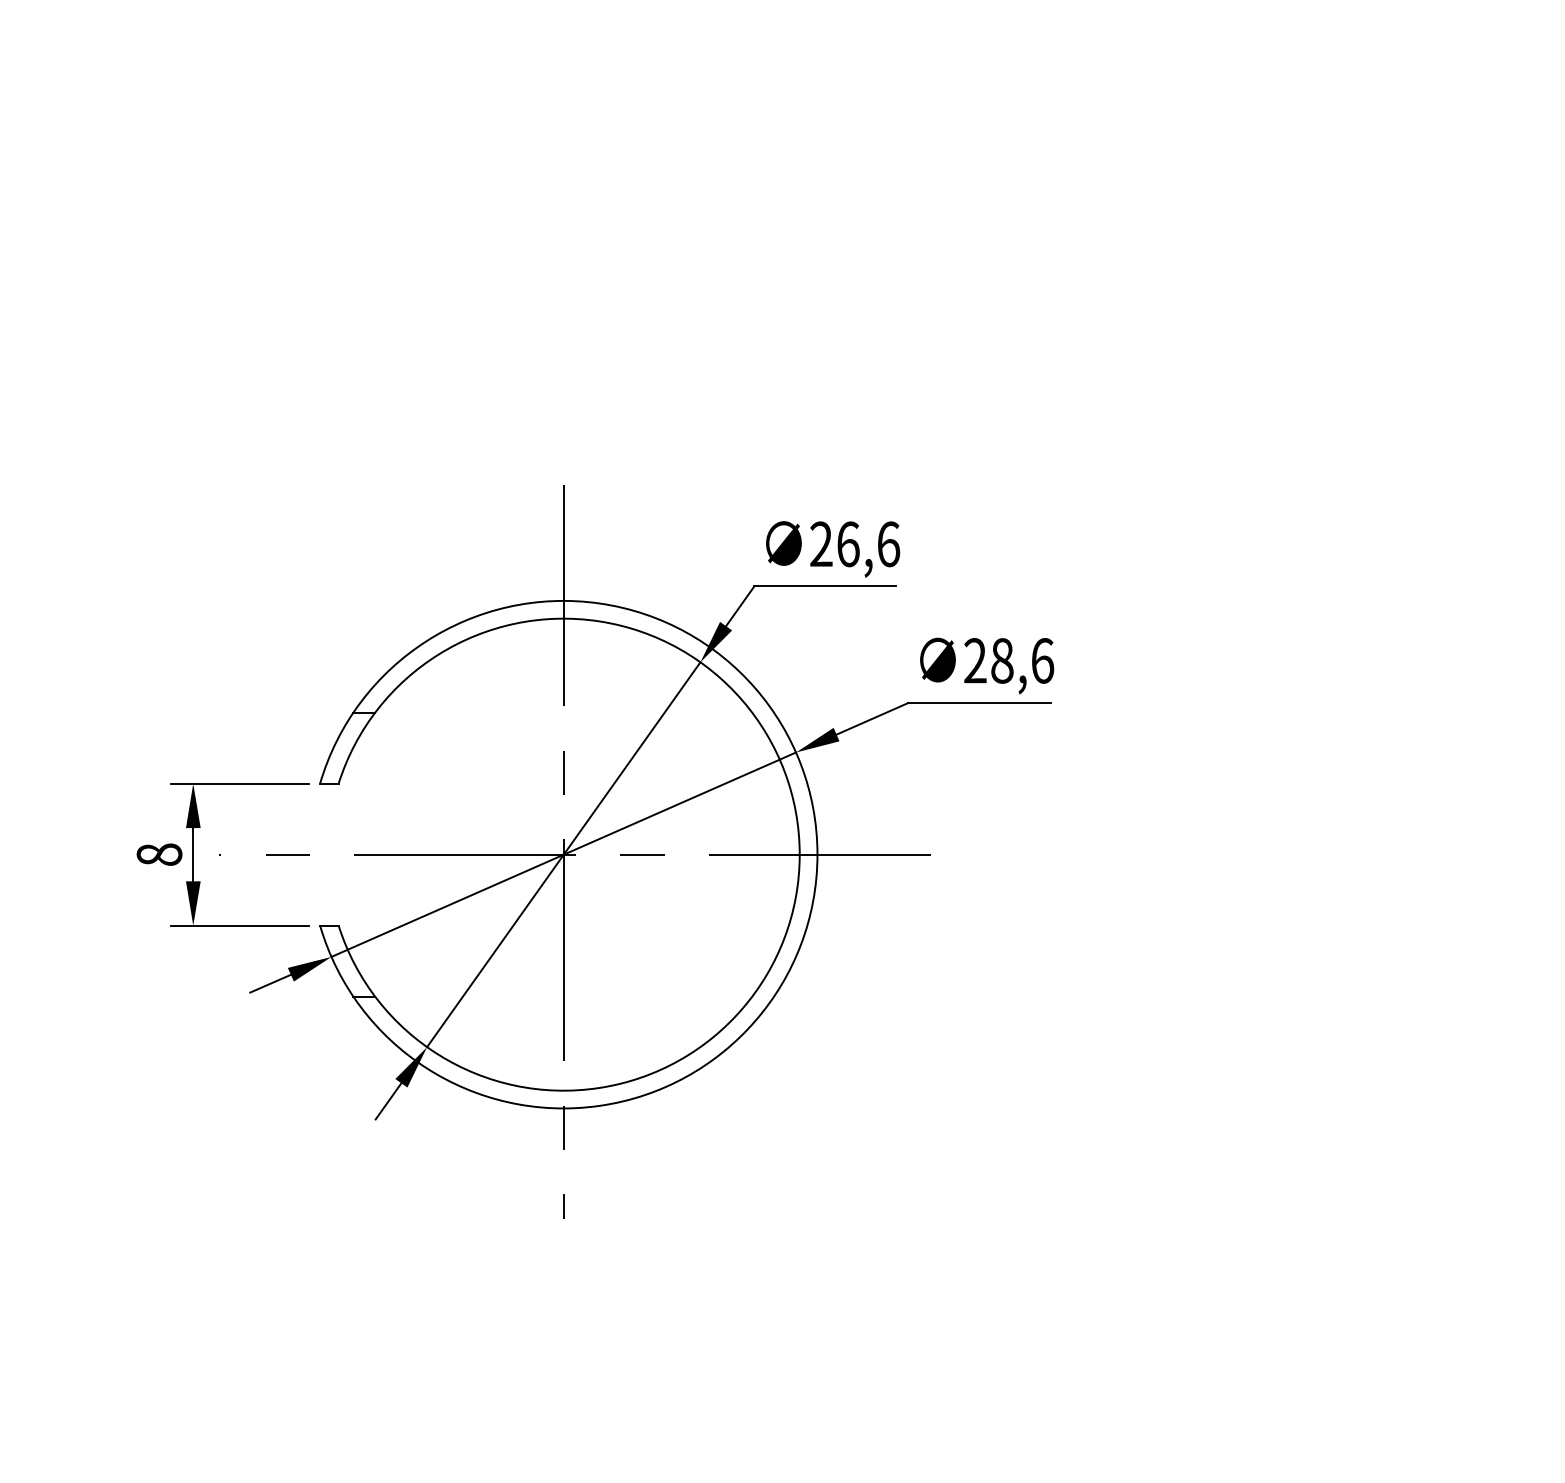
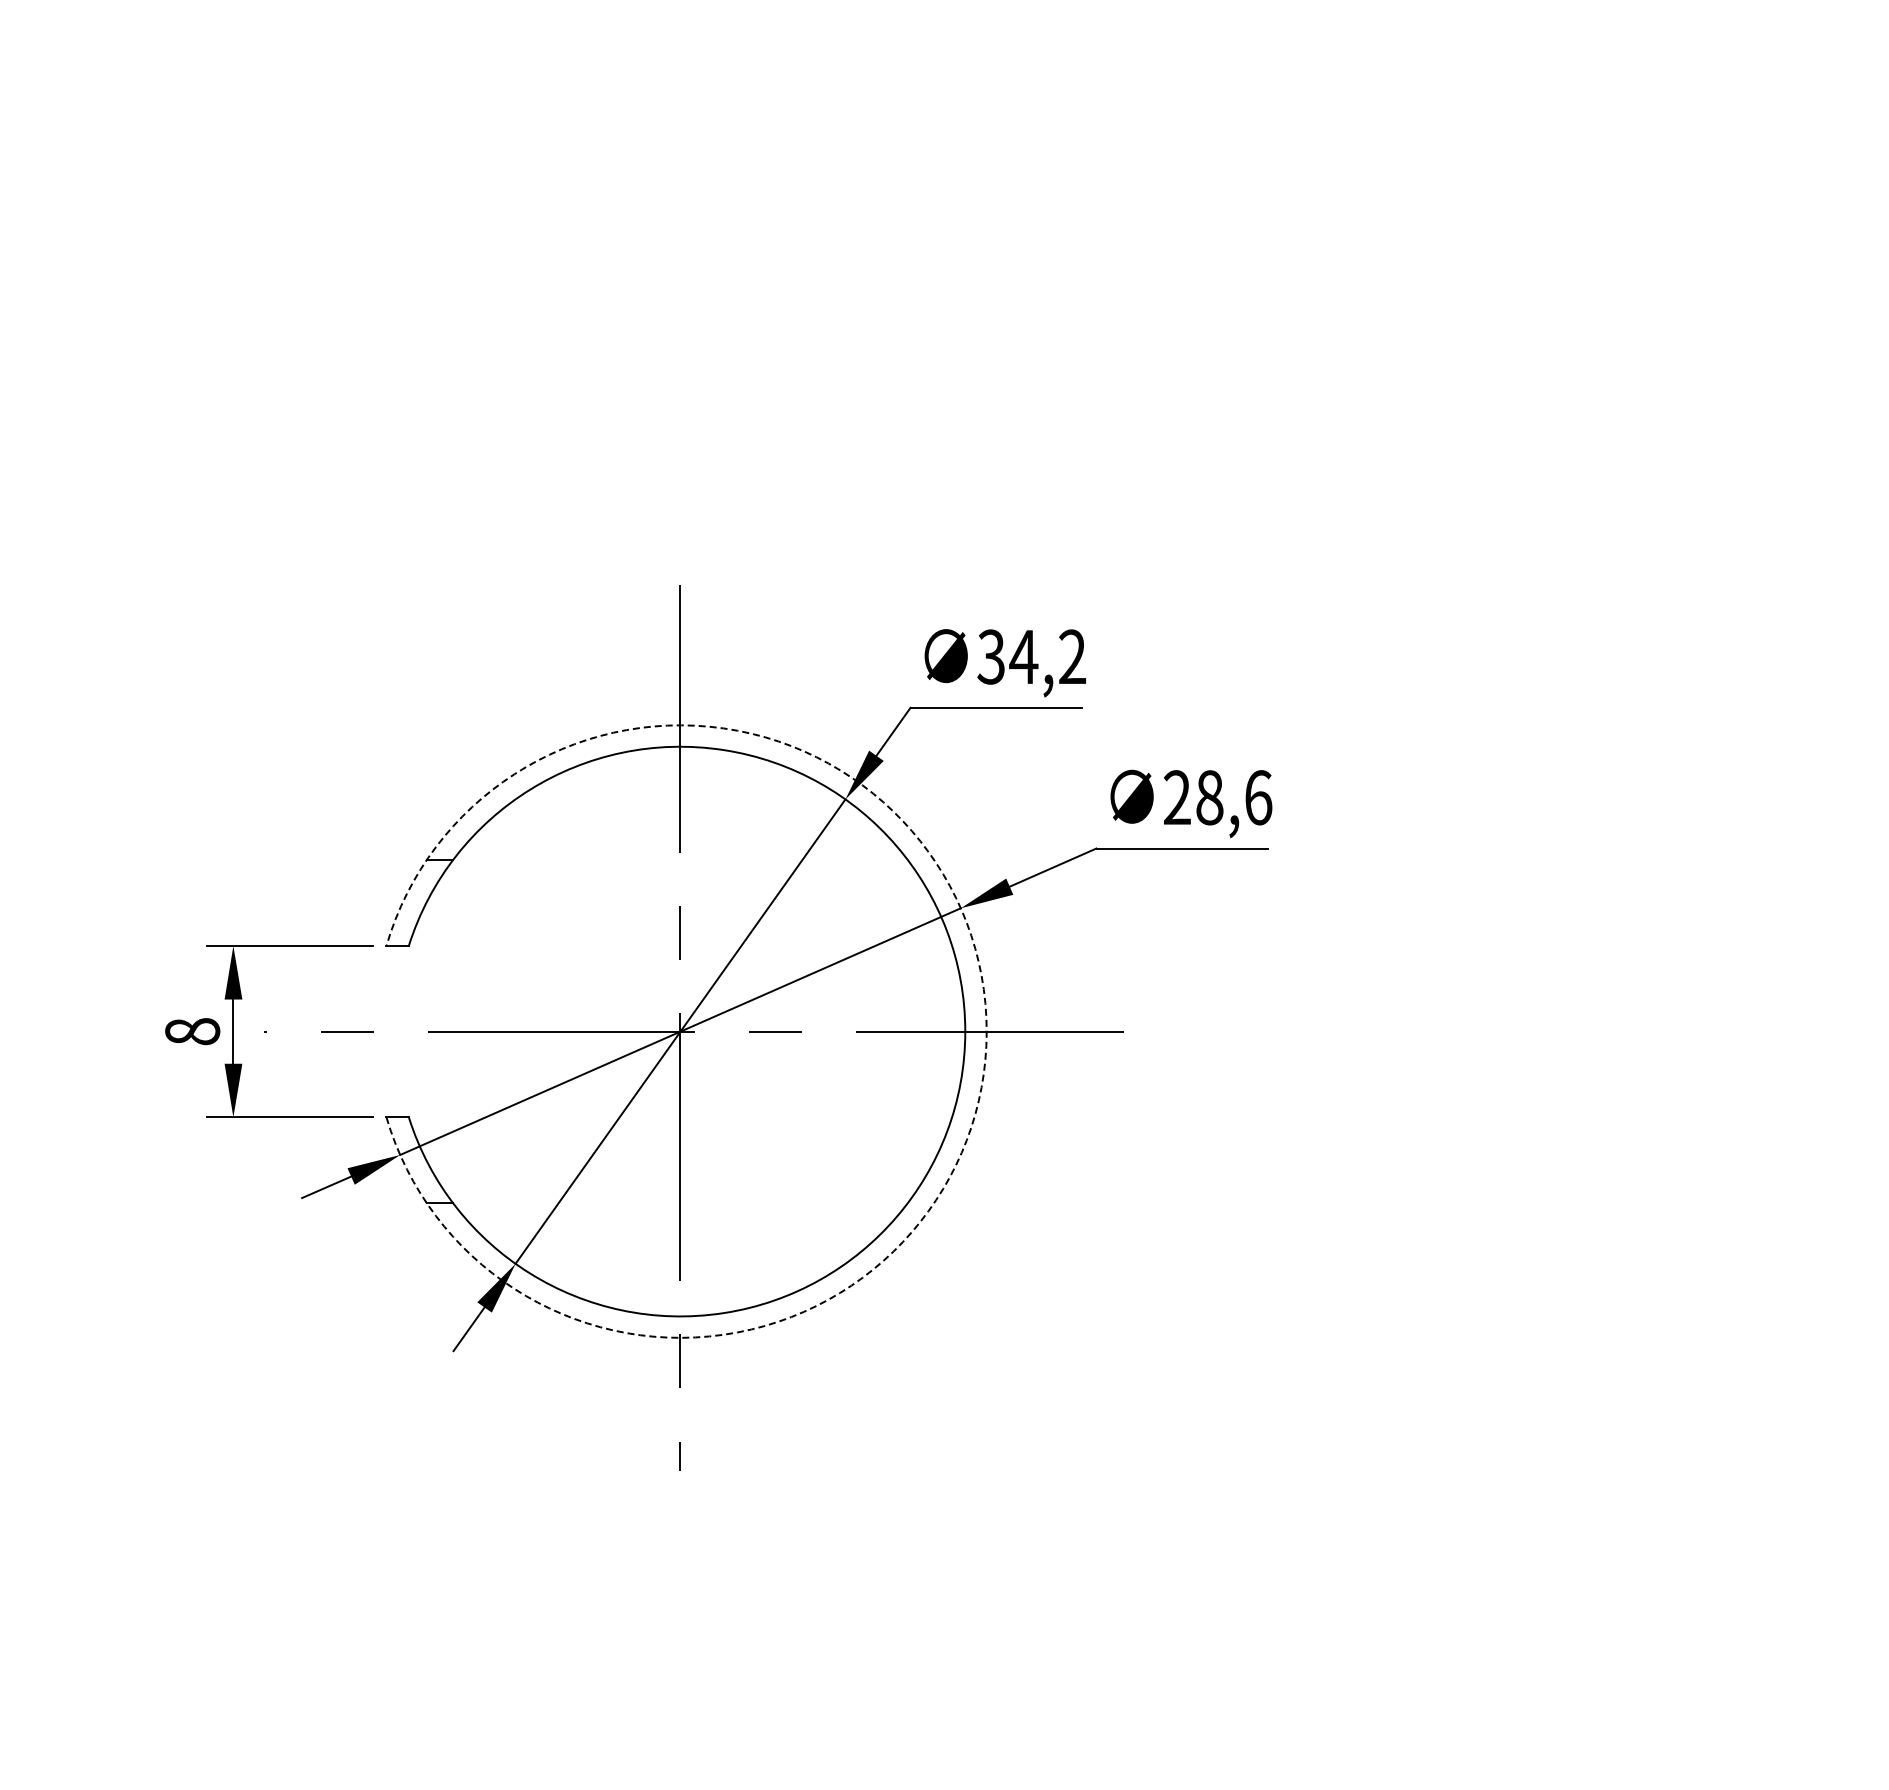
text: (854, 543) -> (1031, 656), 26,6 -> 34,2
arc: (817, 854) -> (986, 1031), solid -> dashed

